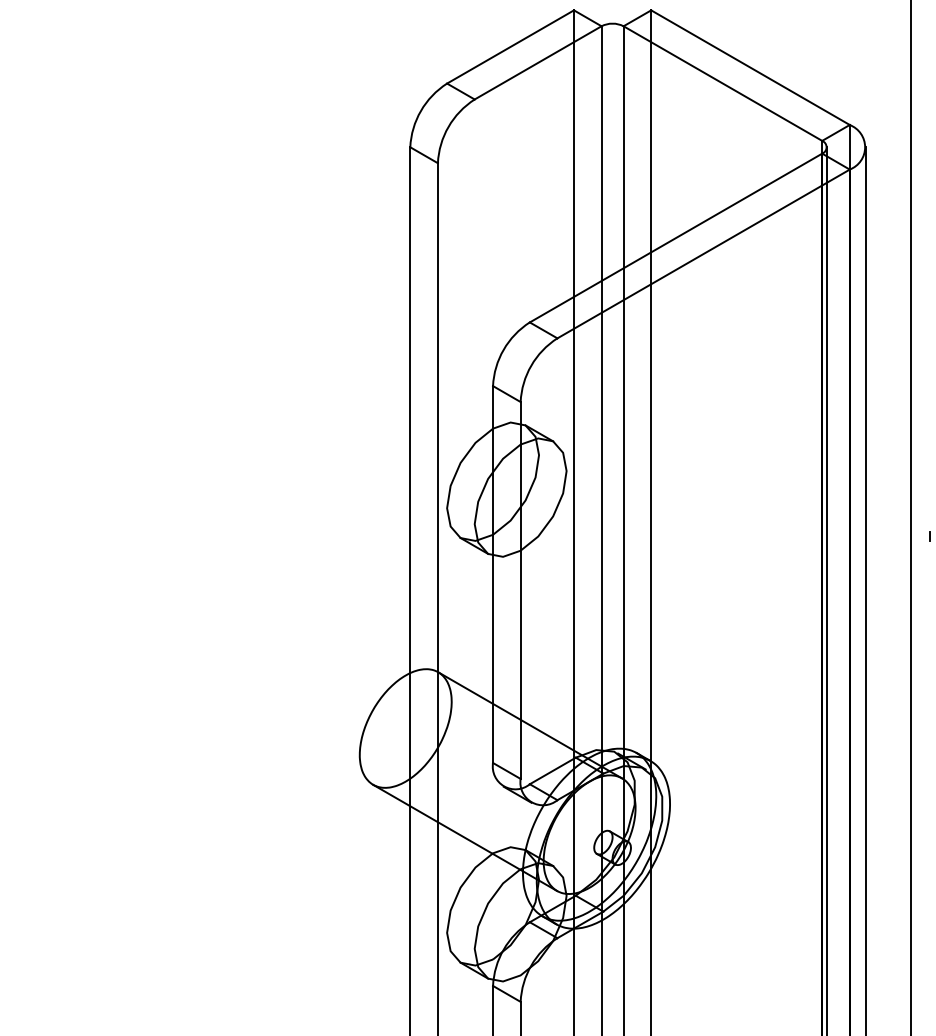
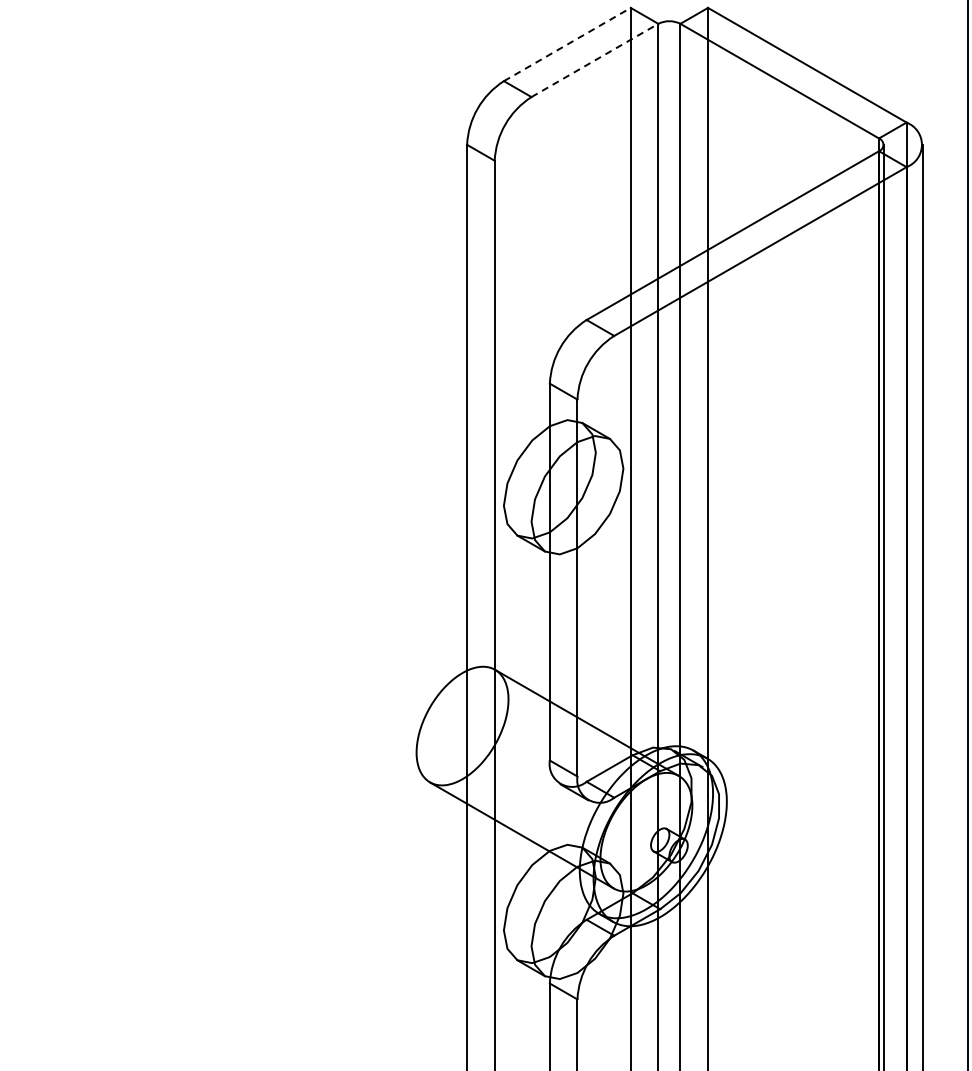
line: (510, 46) -> (567, 44), solid -> dashed
line: (538, 62) -> (595, 60), solid -> dashed

